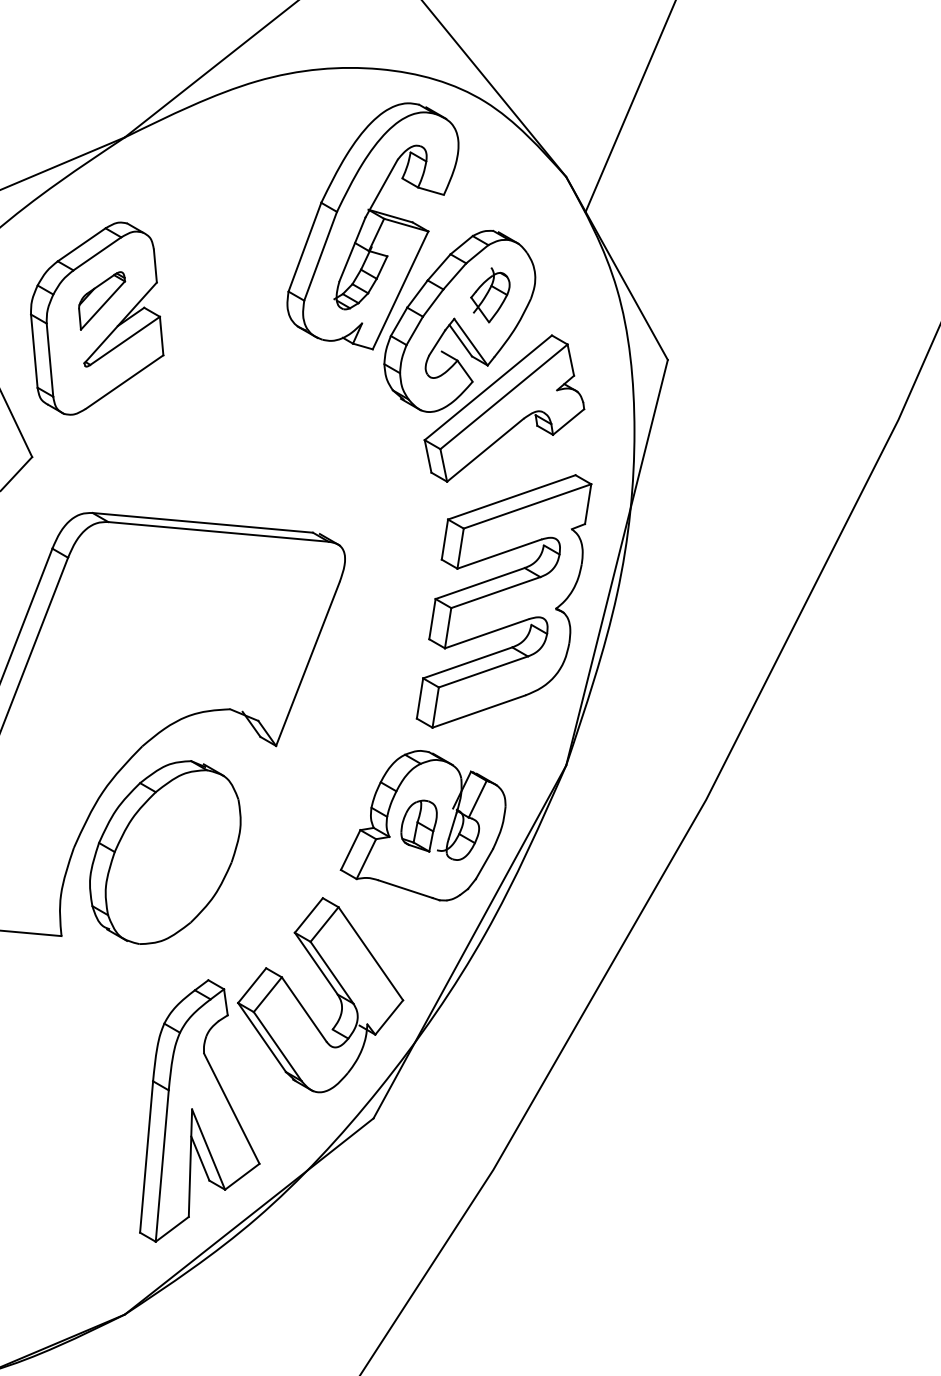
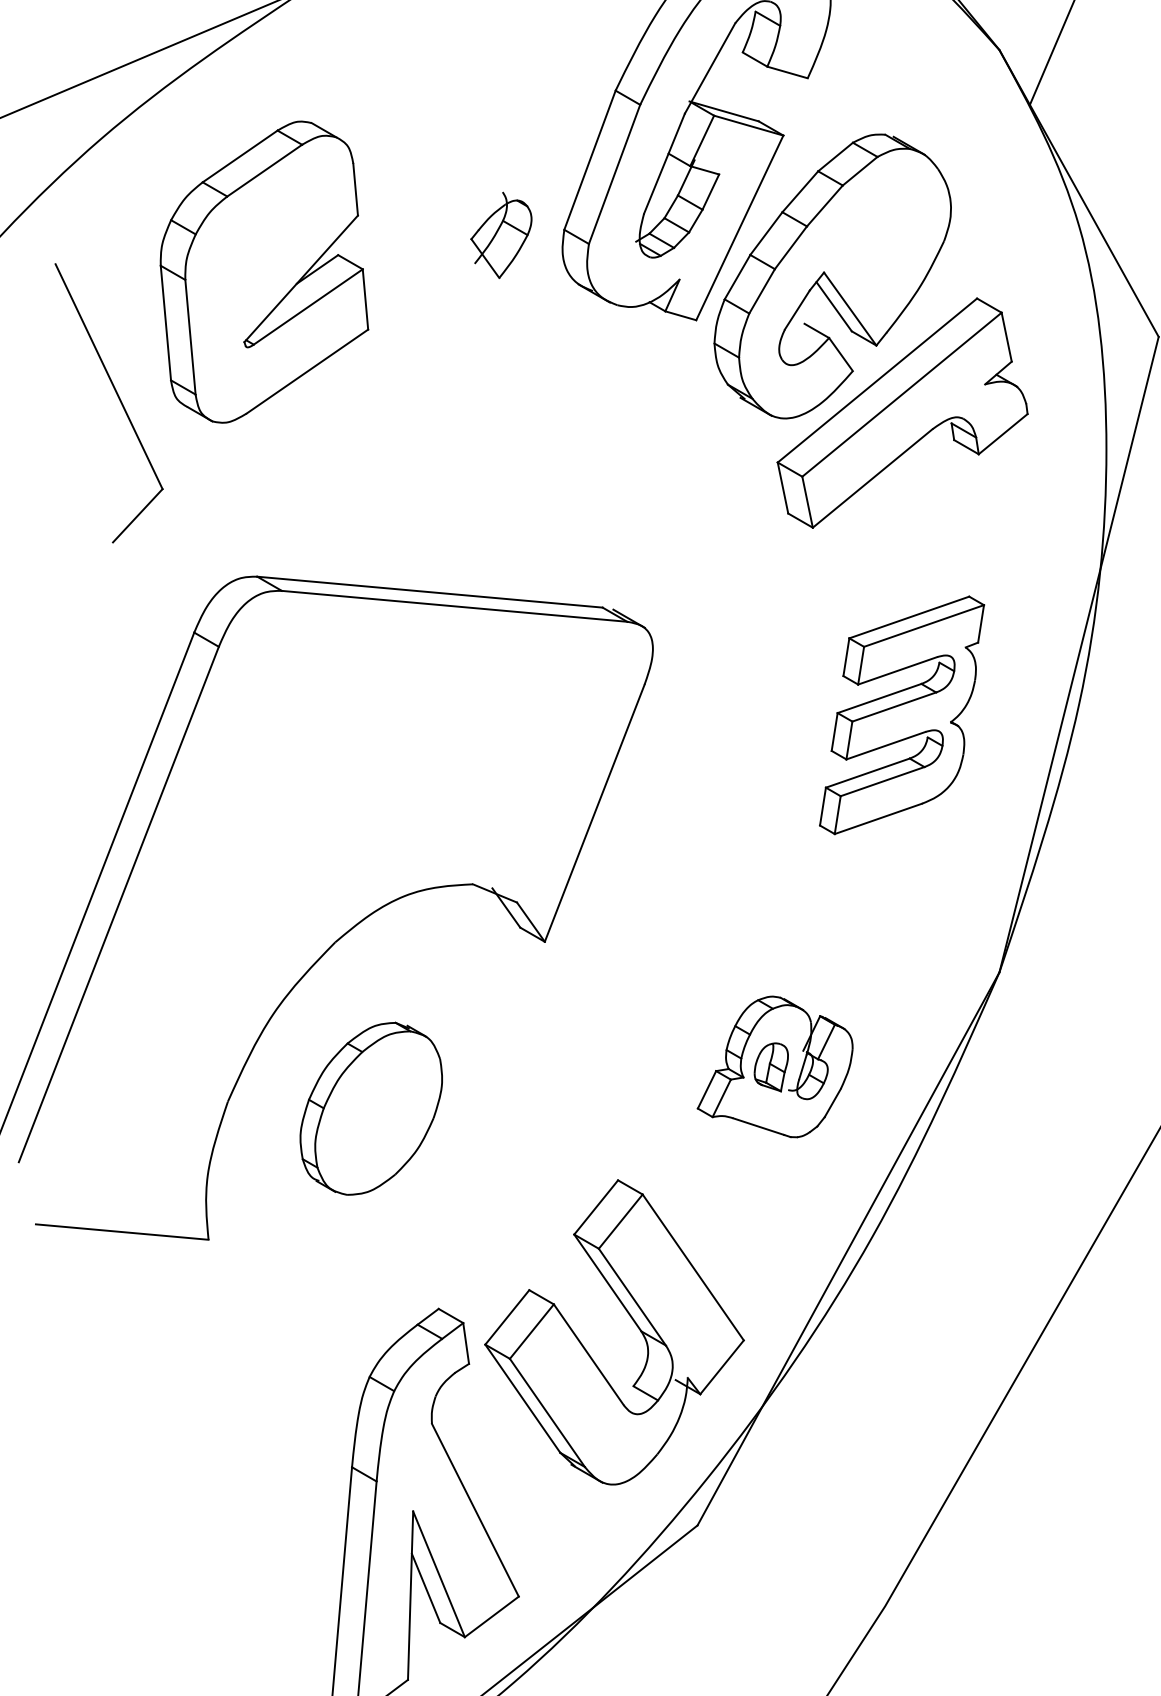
part: (490, 295) -> (501, 235), moved
part: (102, 300) -> (272, 243), removed
part: (503, 601) -> (901, 715), size x0.6
part: (422, 825) -> (774, 1066), size x0.6
part: (165, 852) -> (371, 1108), size x0.6

